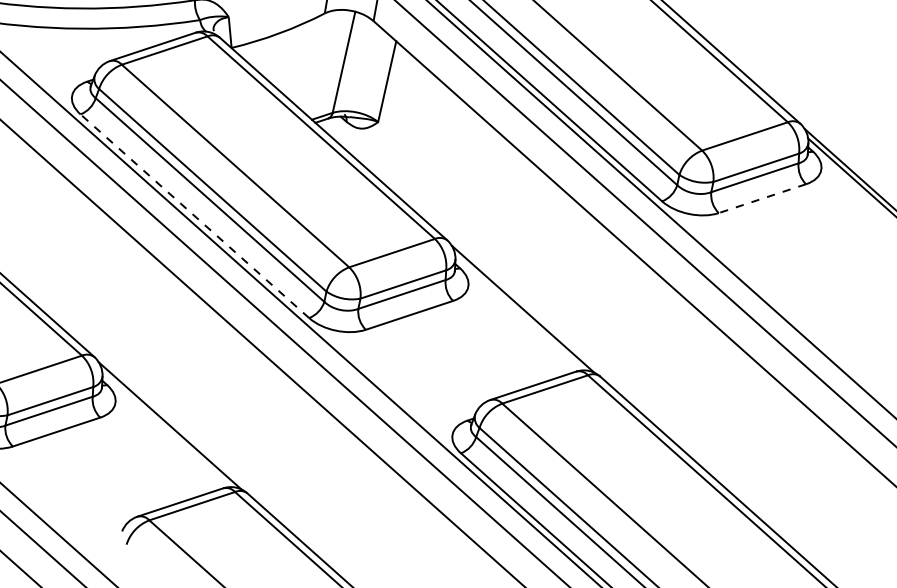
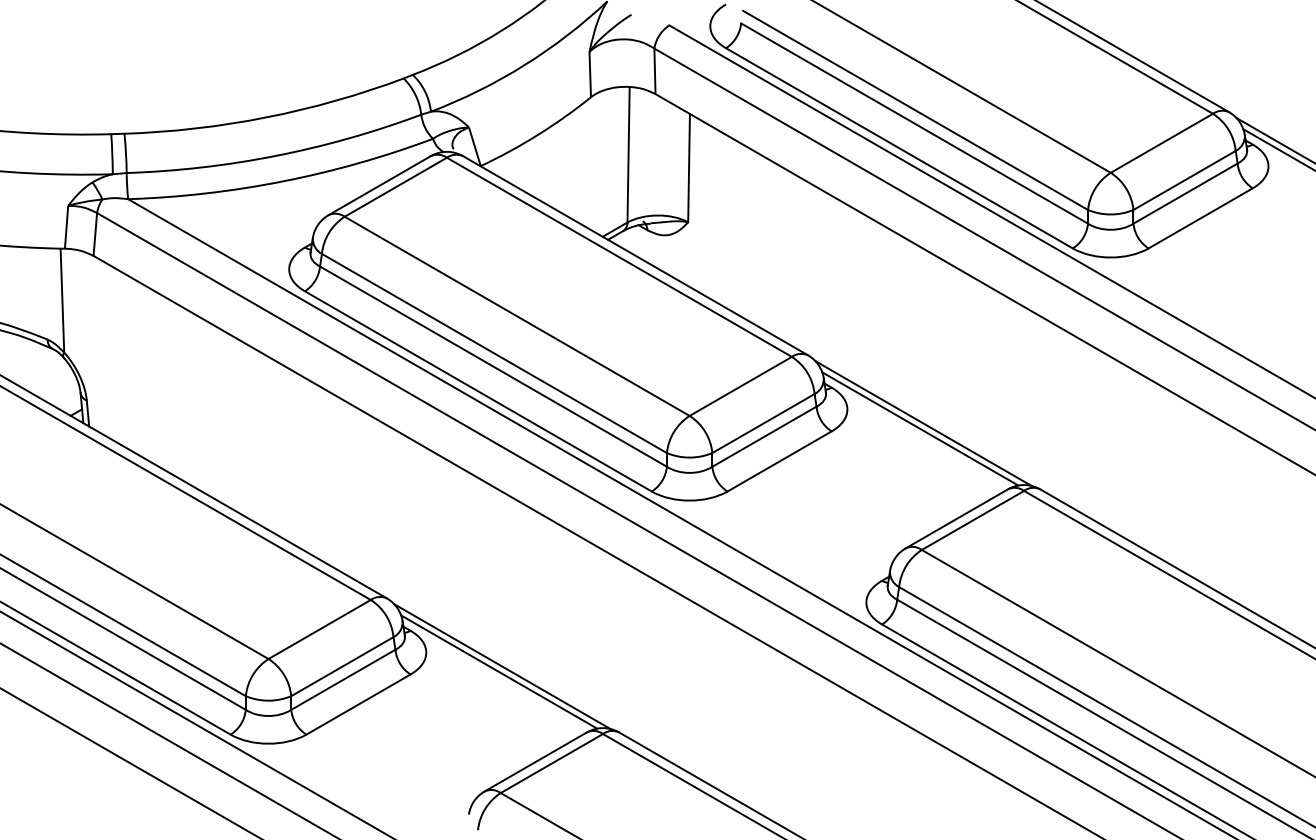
line: (762, 198) -> (1200, 218), dashed -> solid
line: (194, 216) -> (477, 391), dashed -> solid
line: (520, 312) -> (920, 428), added
line: (167, 429) -> (499, 671), added

